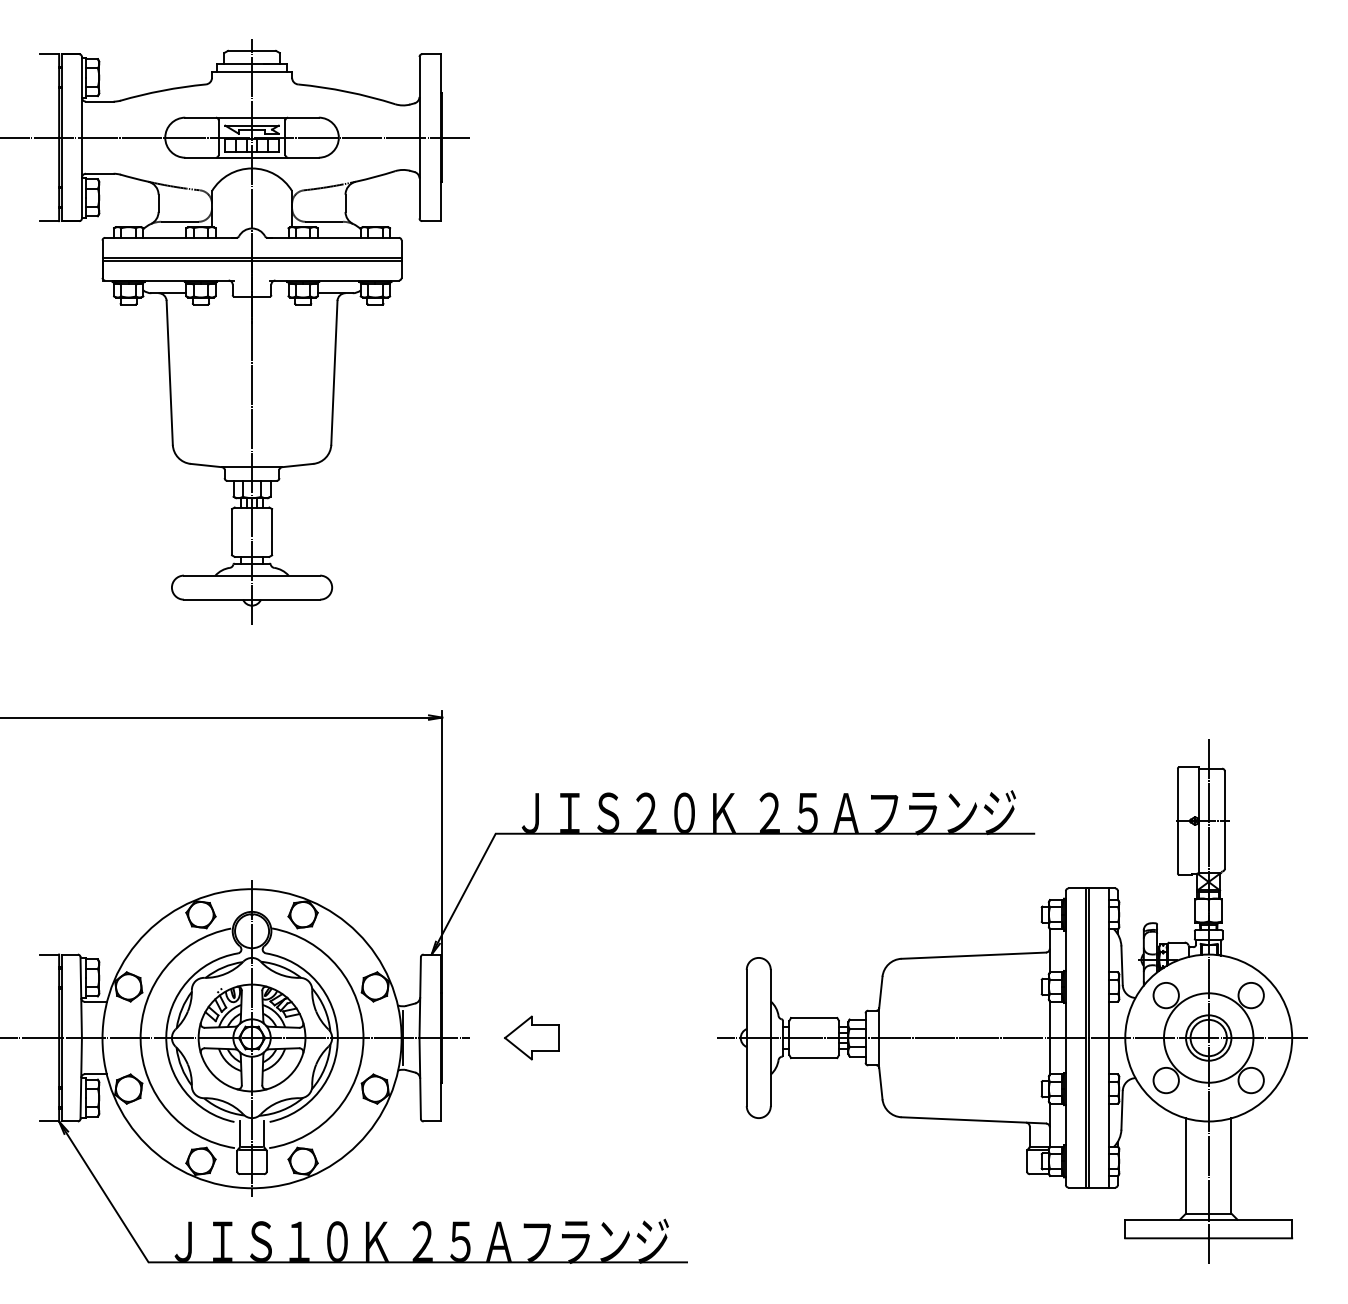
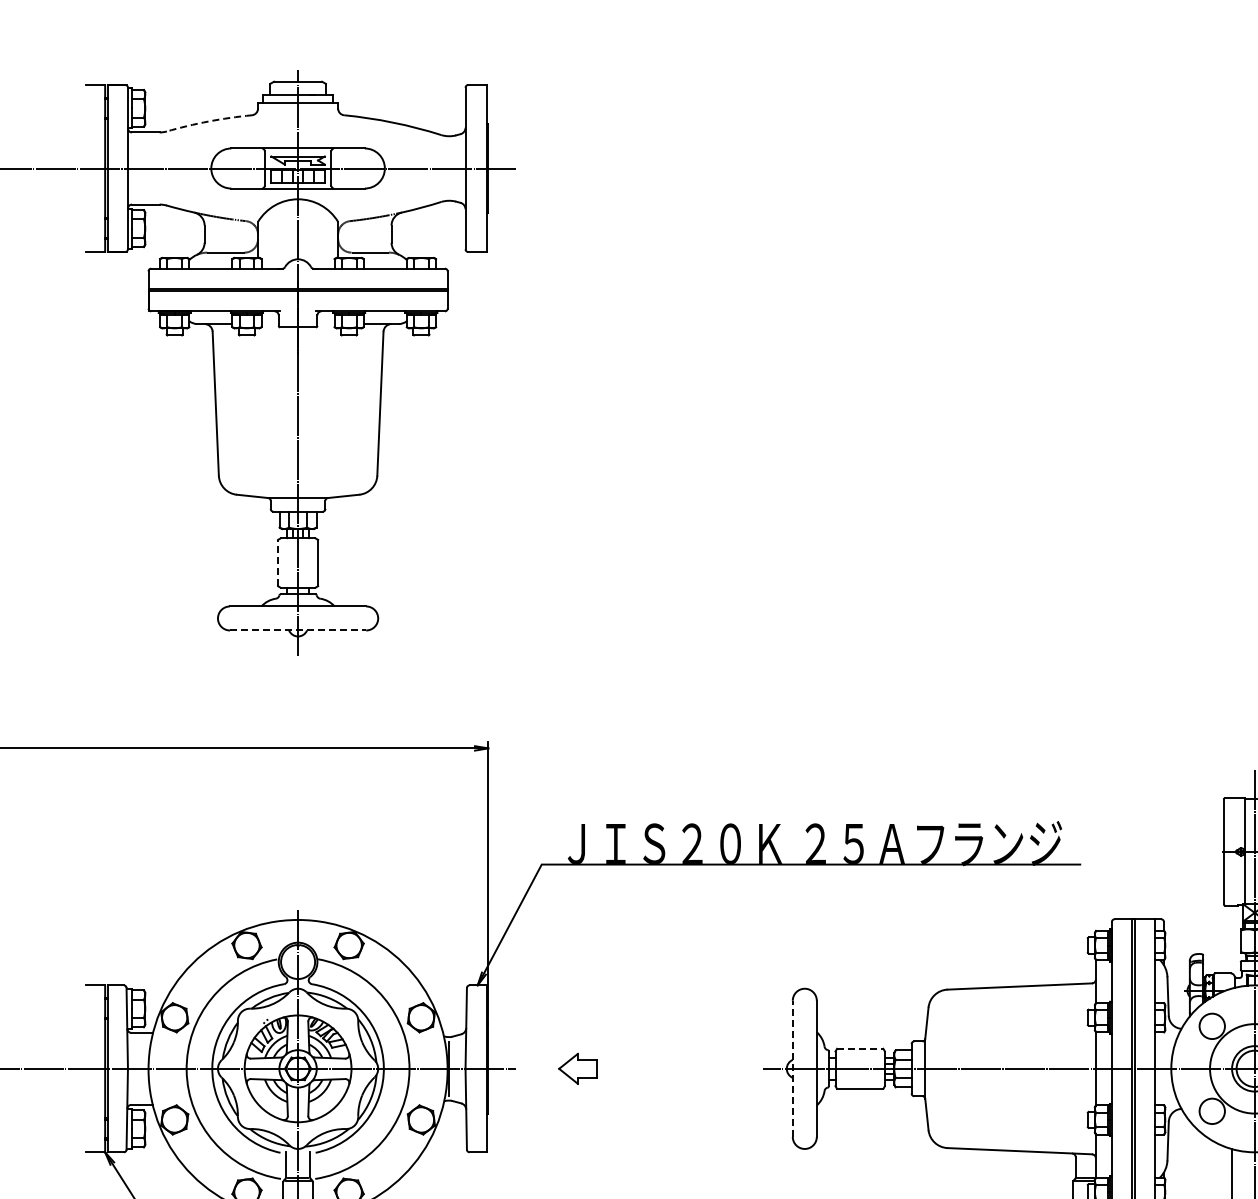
arc: (162, 90) -> (208, 121), solid -> dashed
line: (232, 531) -> (278, 562), solid -> dashed
line: (252, 599) -> (298, 630), solid -> dashed
line: (814, 1018) -> (860, 1049), solid -> dashed
part: (531, 1037) -> (577, 1068), size x0.7
line: (746, 1037) -> (792, 1068), solid -> dashed

